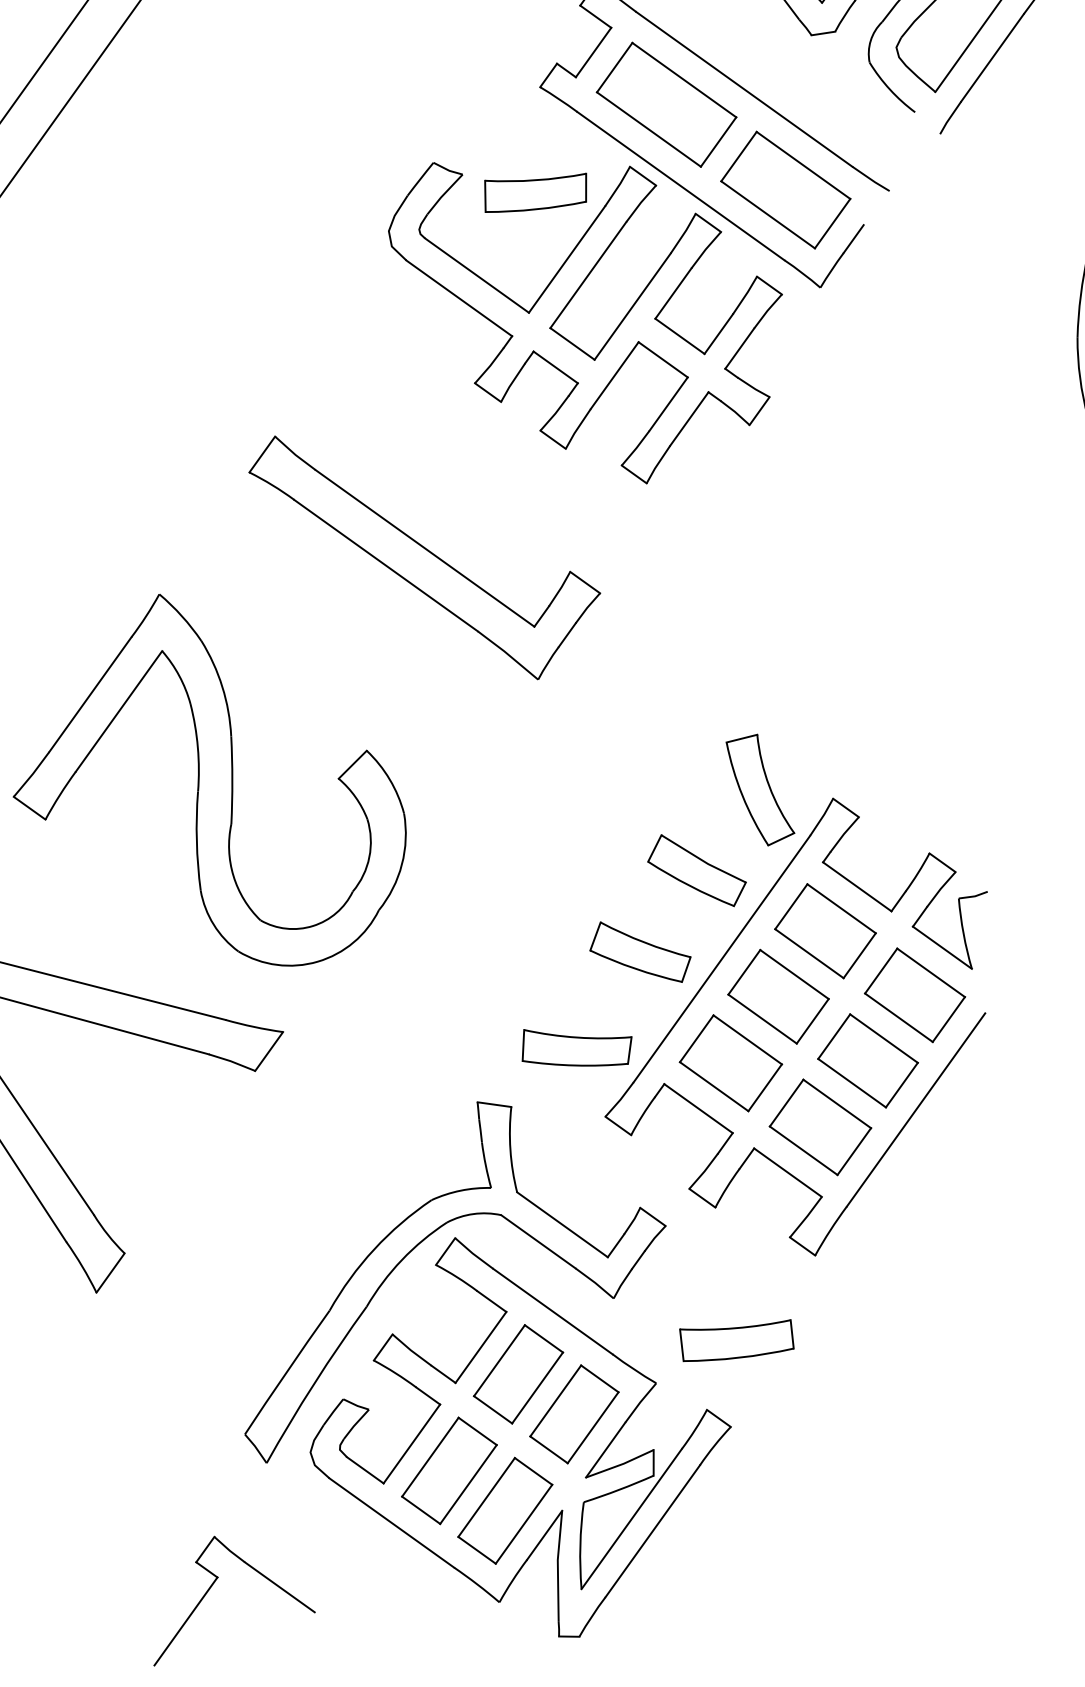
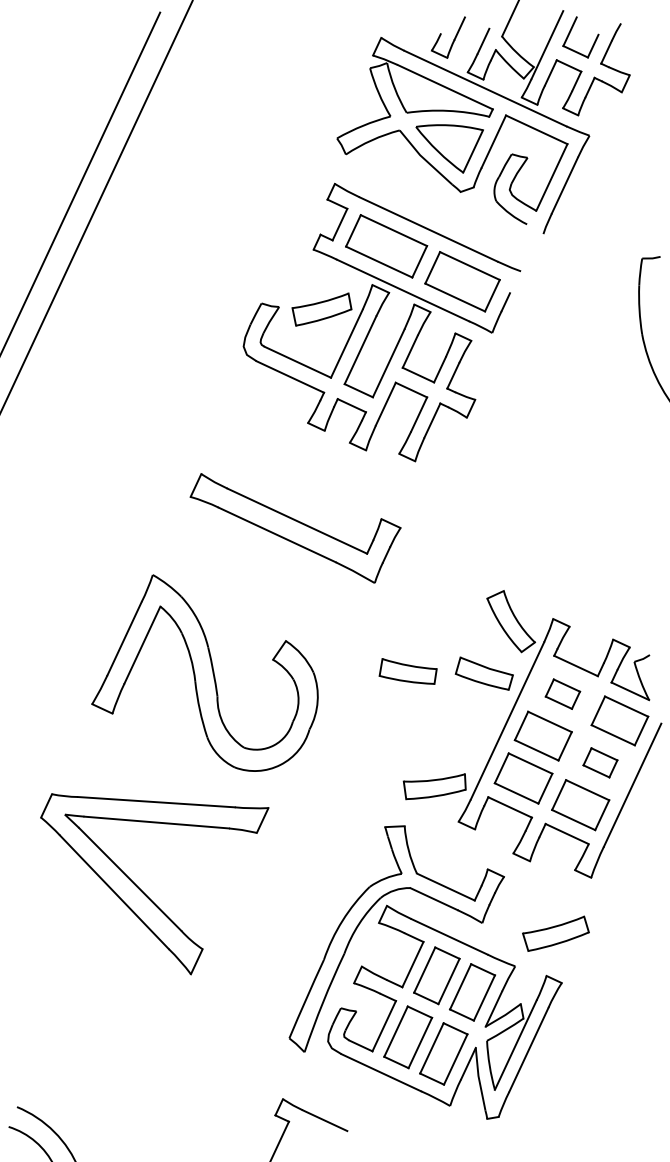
part: (825, 929) -> (562, 693), size x0.6
part: (639, 951) -> (407, 671), moved
part: (868, 1060) -> (600, 762), size x0.6

